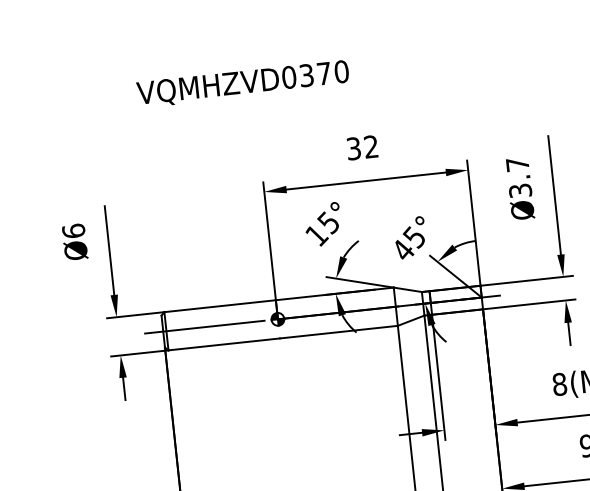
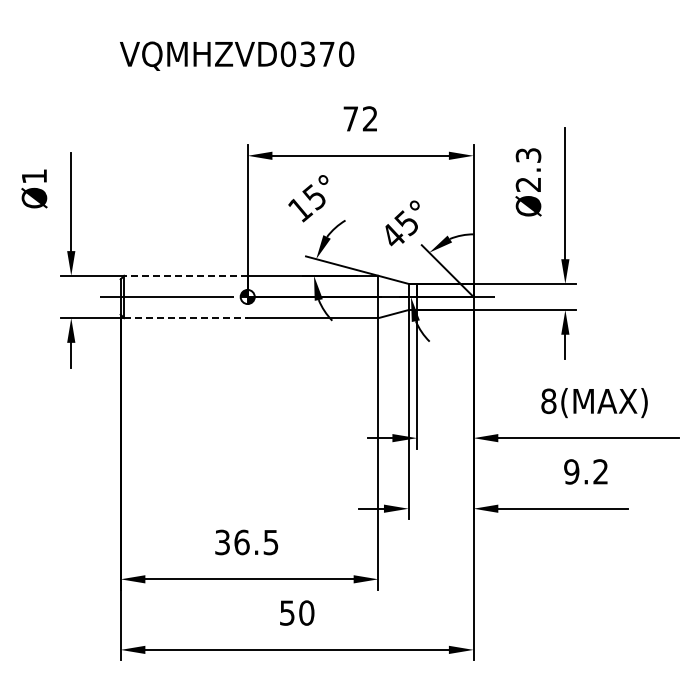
text: (243, 83) -> (237, 55), moved
text: (353, 148) -> (350, 118), 32 -> 72
text: (519, 177) -> (528, 169), Ø3.7 -> Ø2.3
text: (73, 230) -> (34, 175), Ø6 -> Ø1
line: (219, 305) -> (185, 275), solid -> dashed
line: (223, 344) -> (185, 318), solid -> dashed

